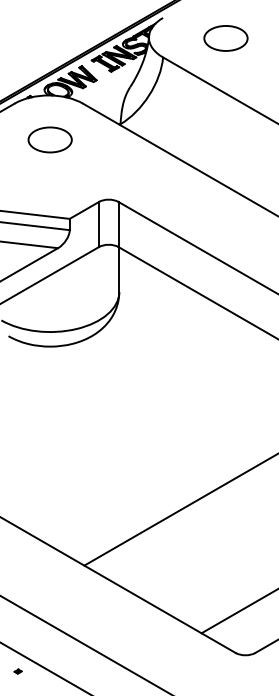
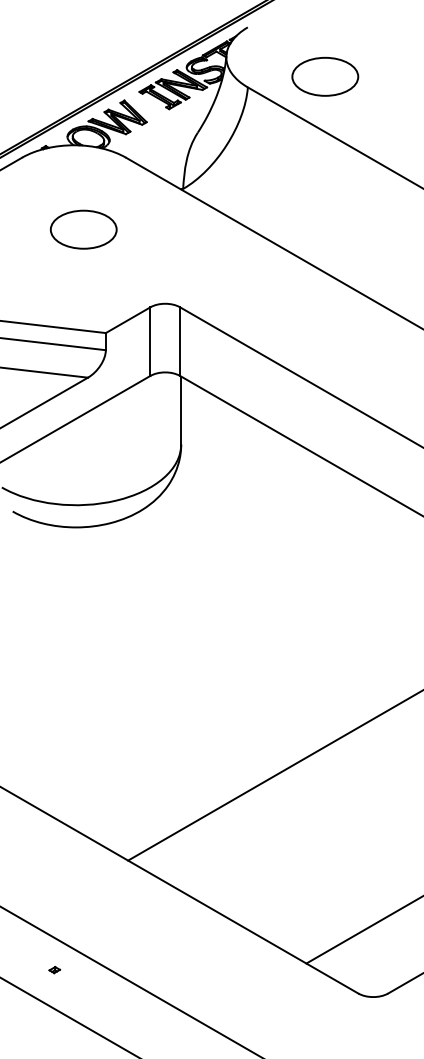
part: (225, 38) -> (324, 76), moved
part: (49, 139) -> (82, 229), moved
part: (17, 671) -> (53, 969), moved

